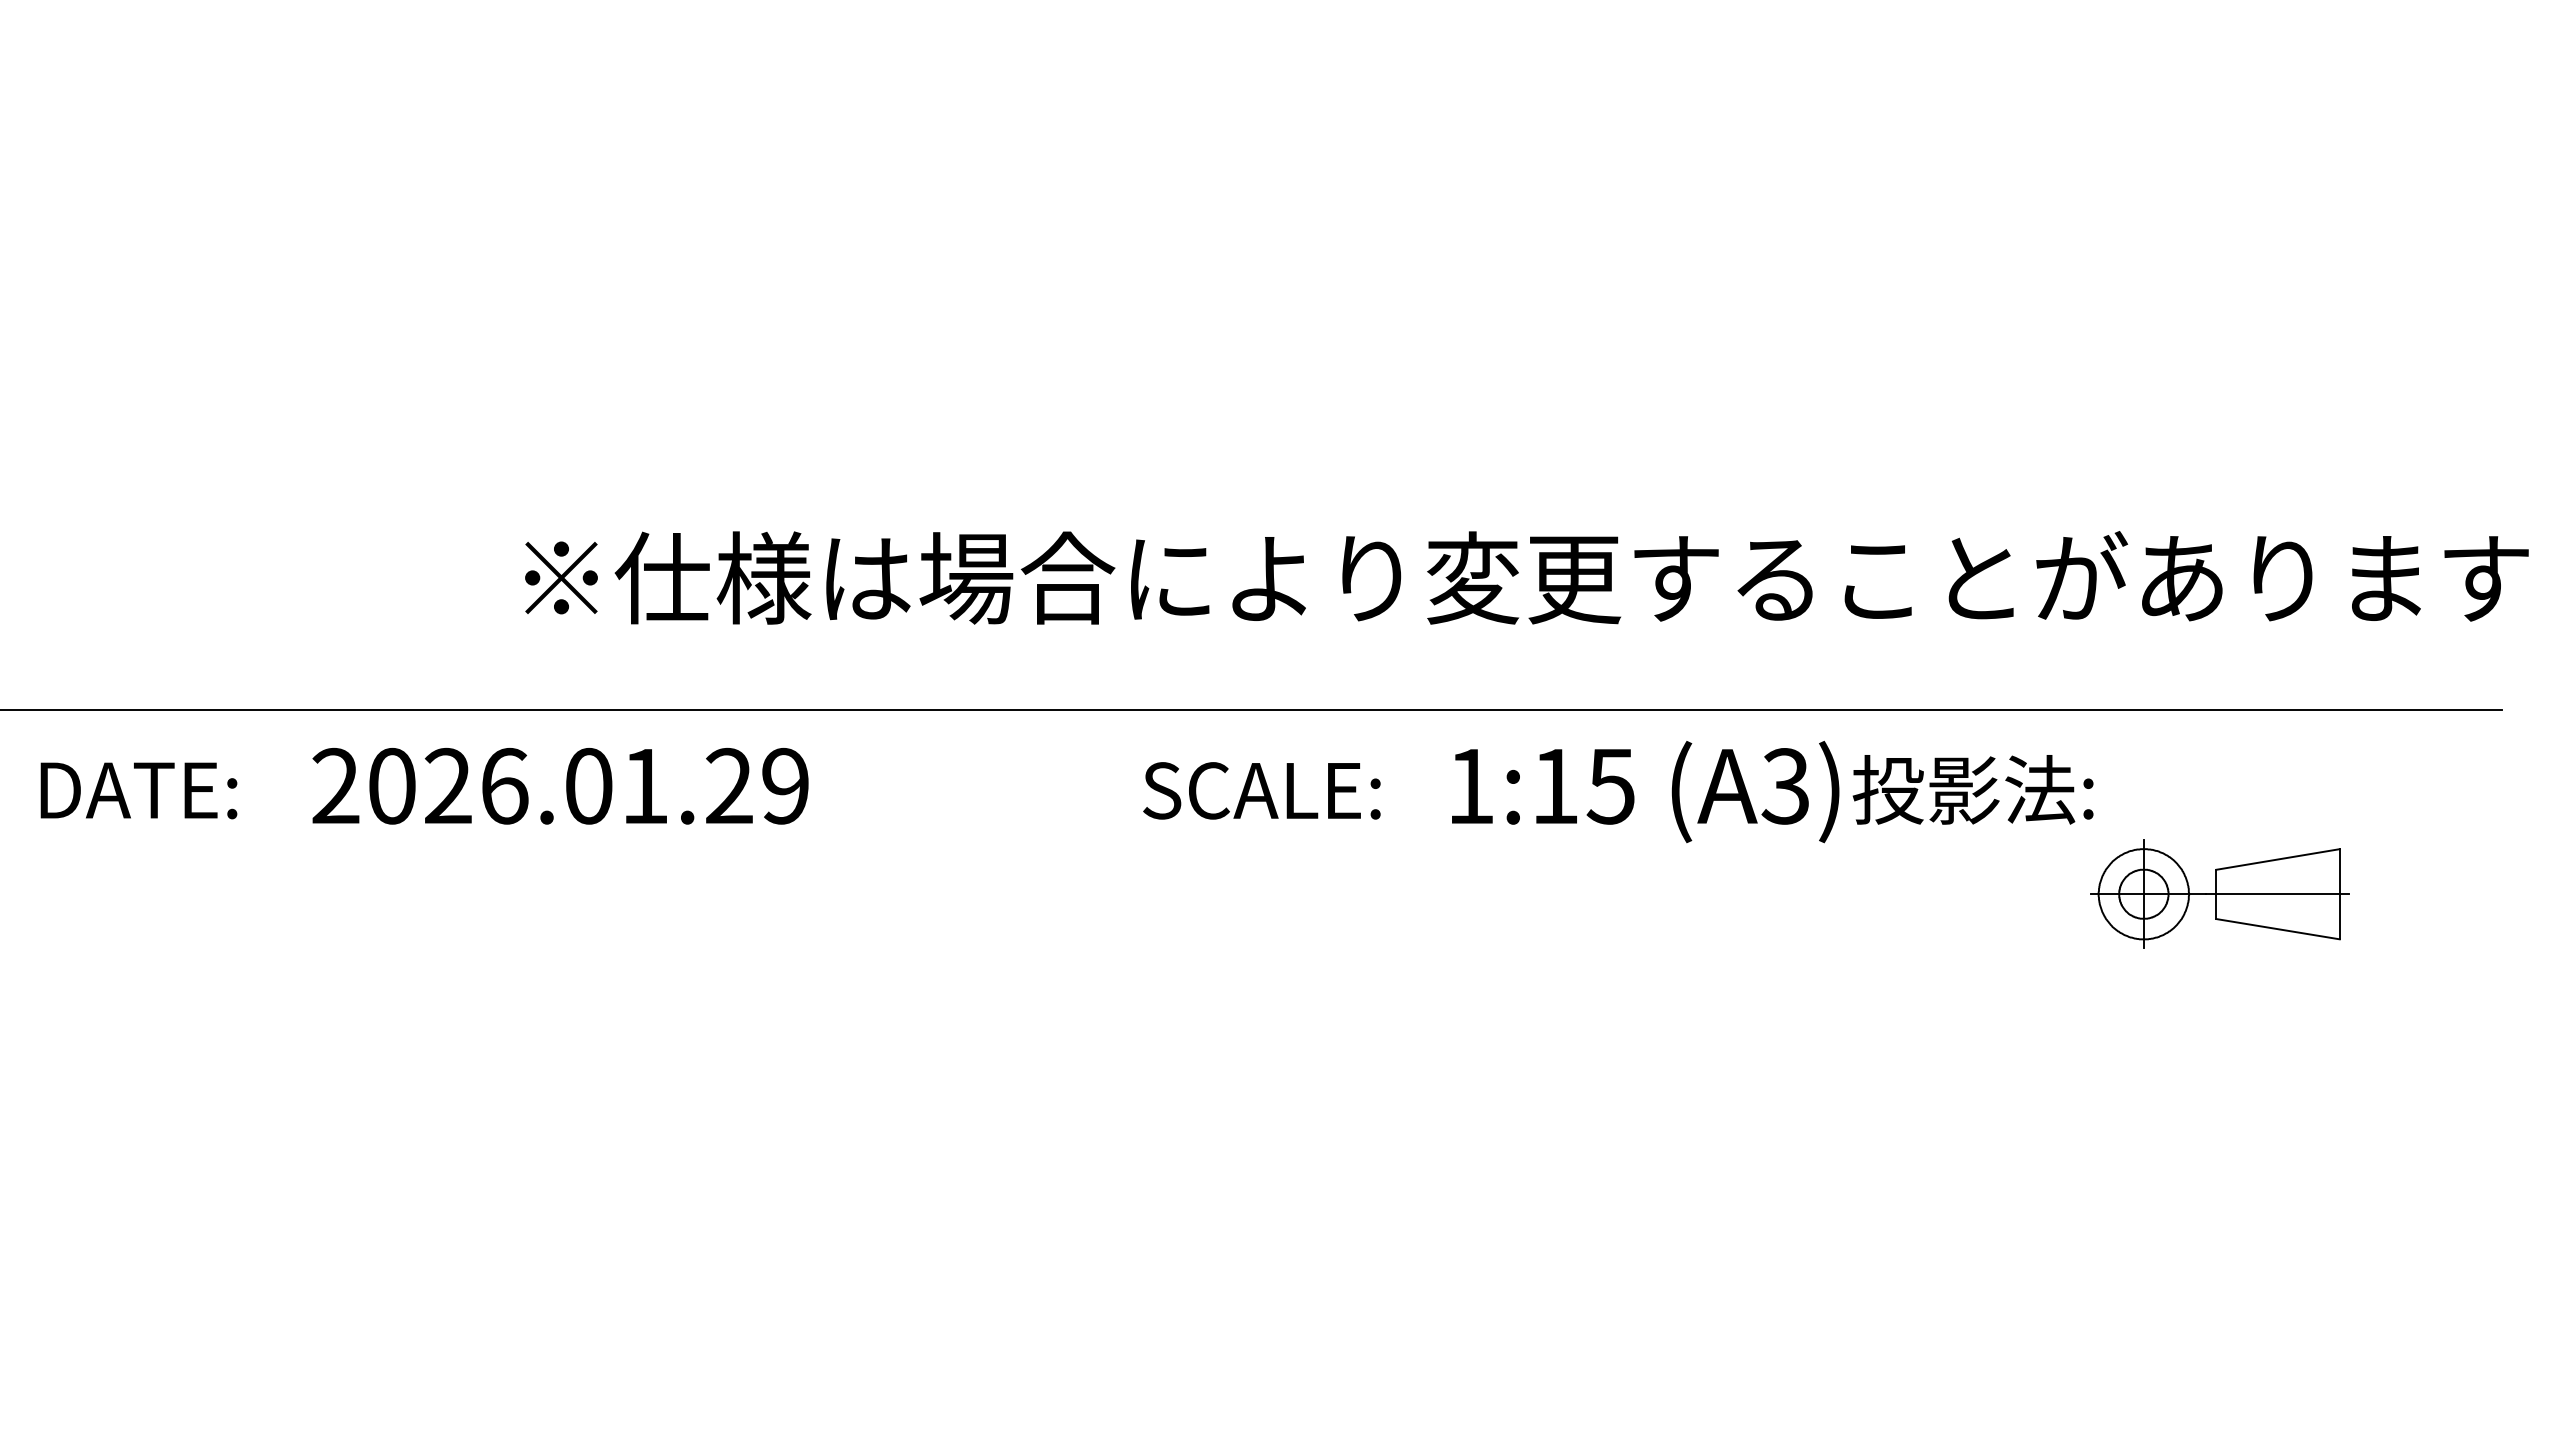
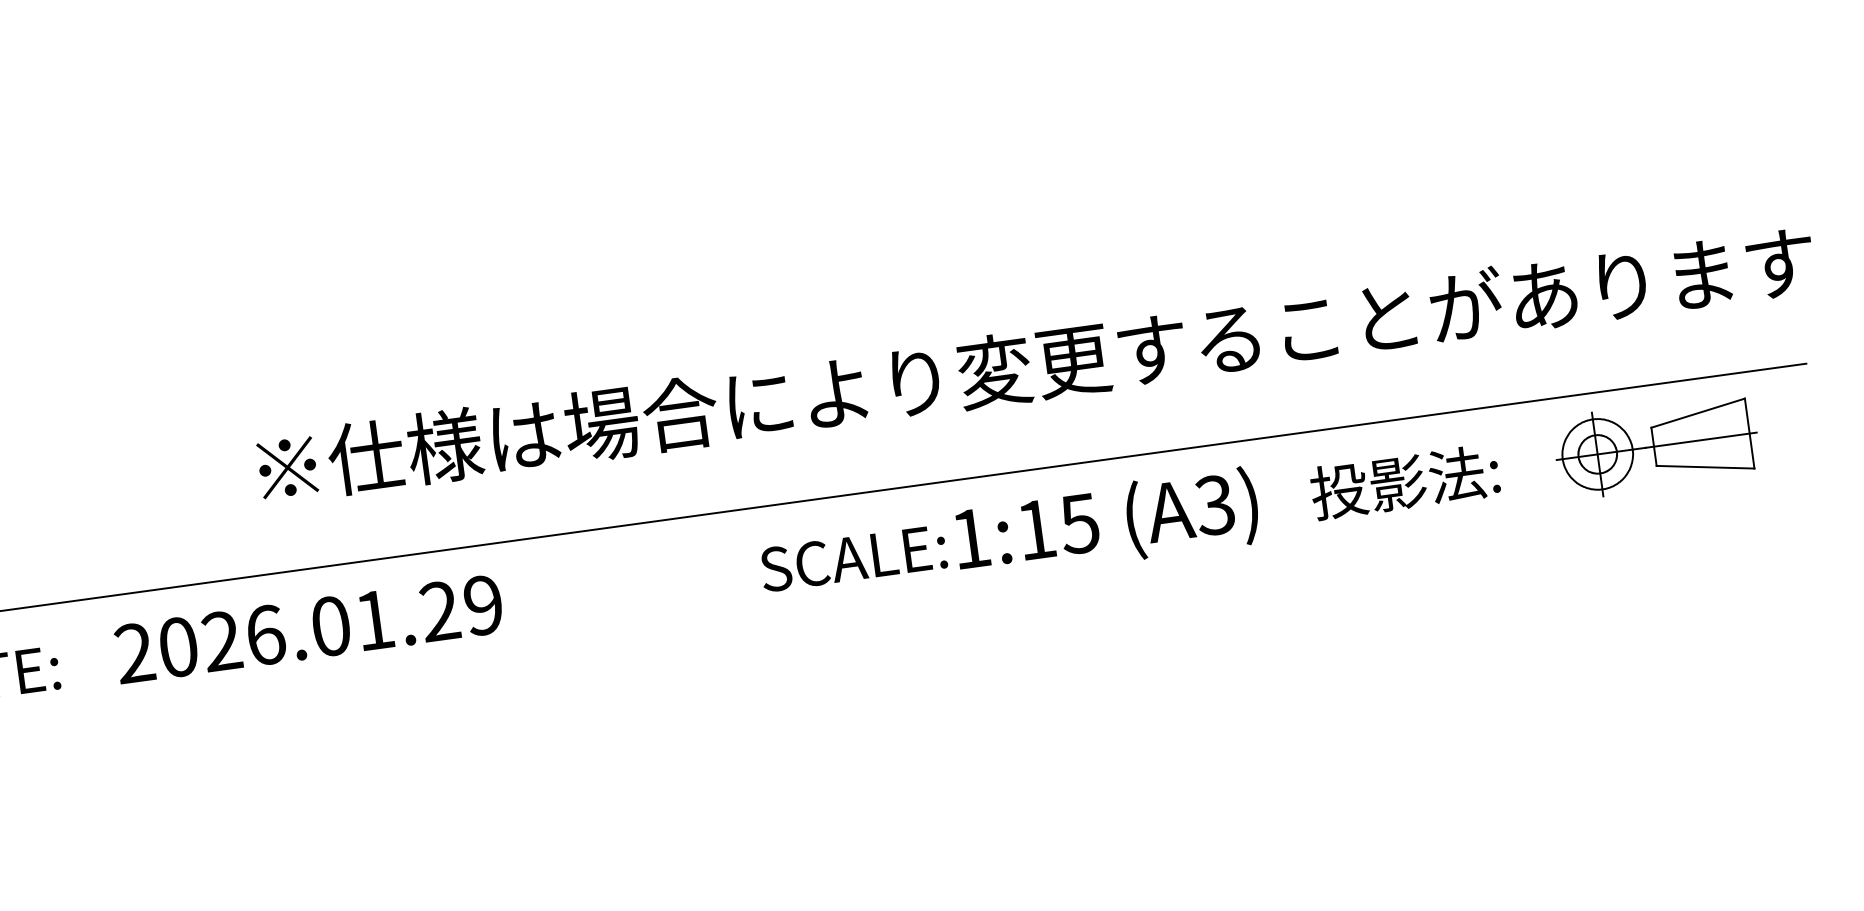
text: (1645, 792) -> (1106, 524), moved
part: (2219, 893) -> (1656, 445), moved

